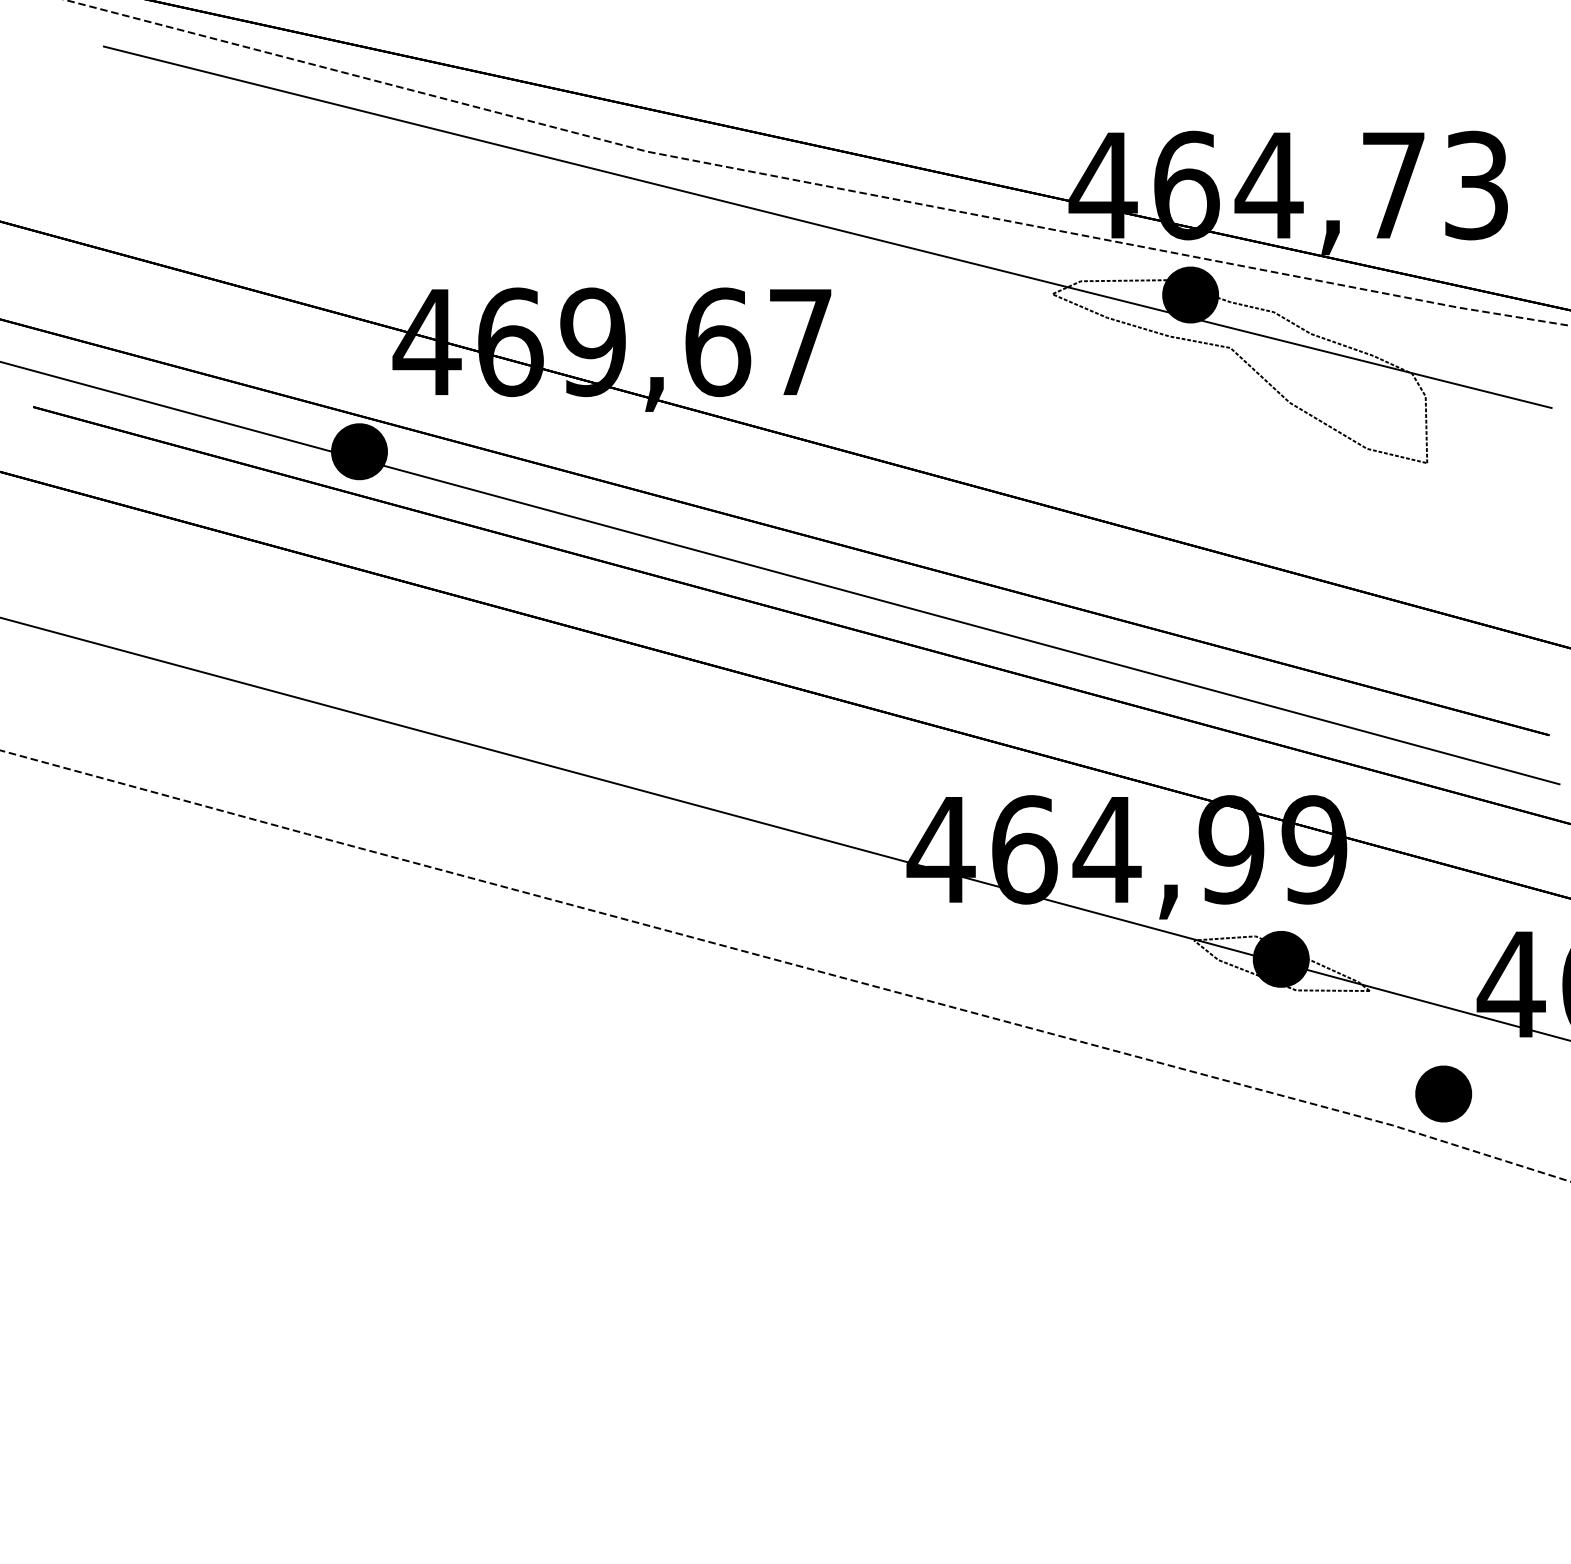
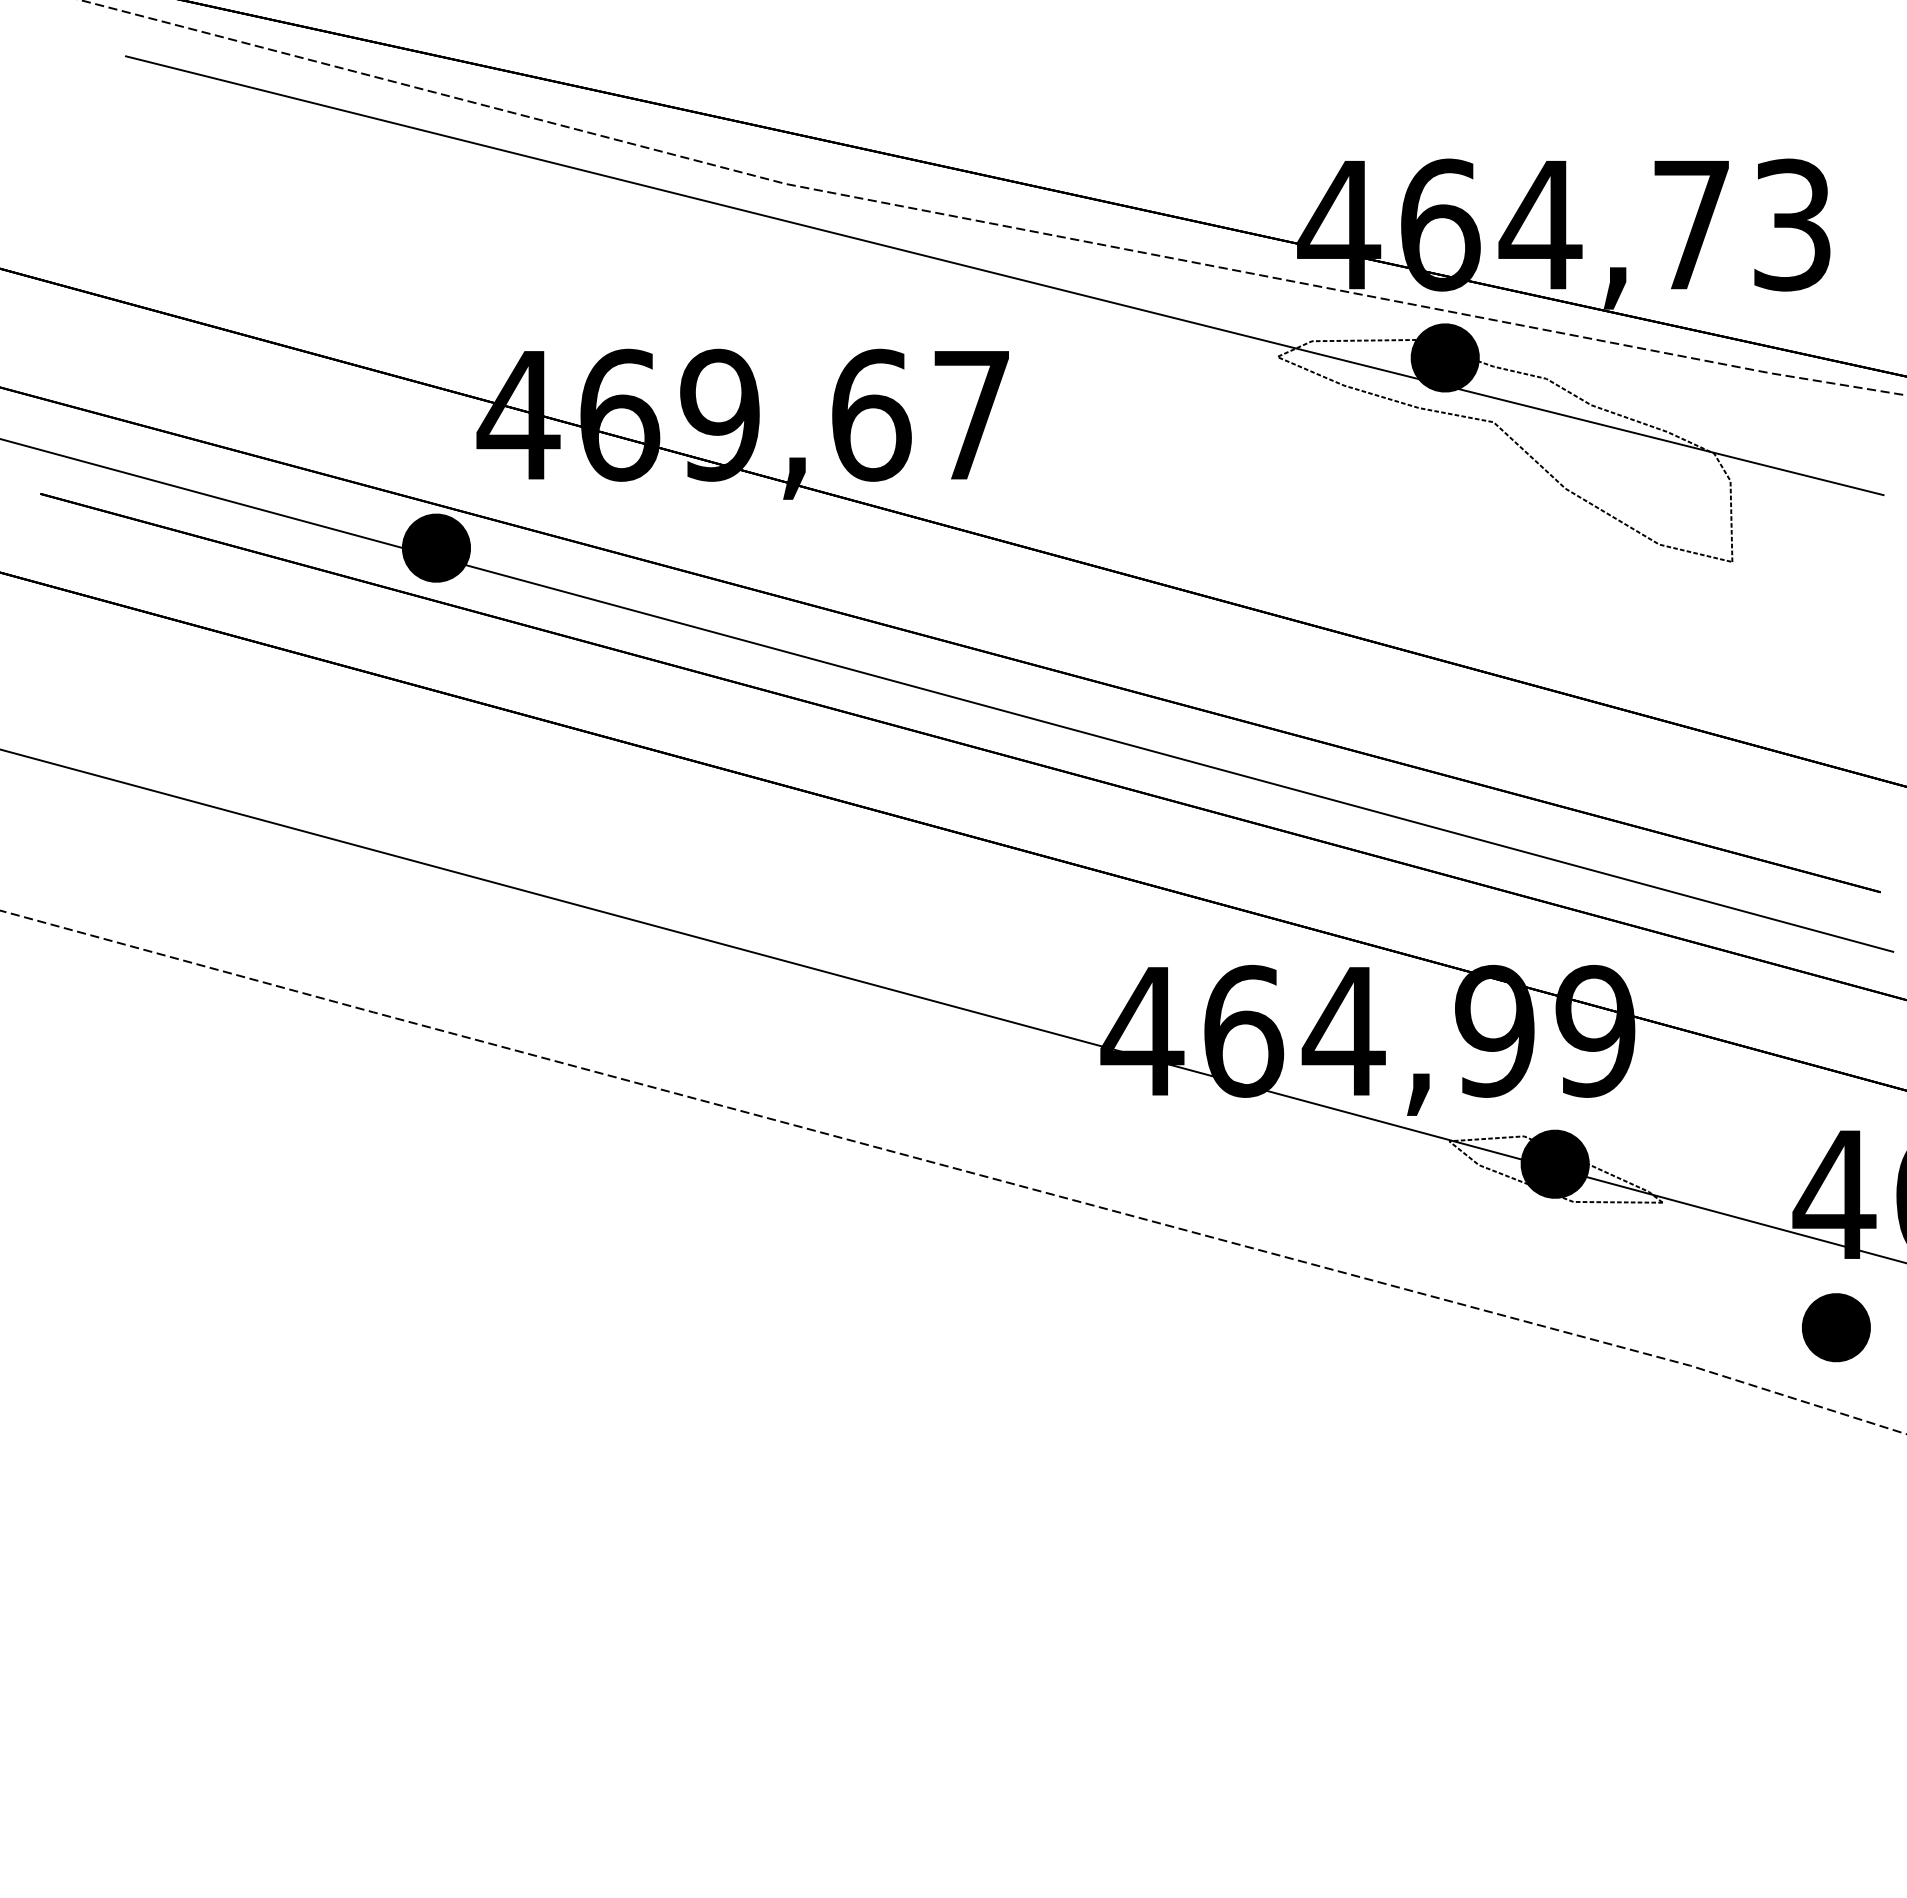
part: (1443, 1093) -> (1836, 1327), moved

